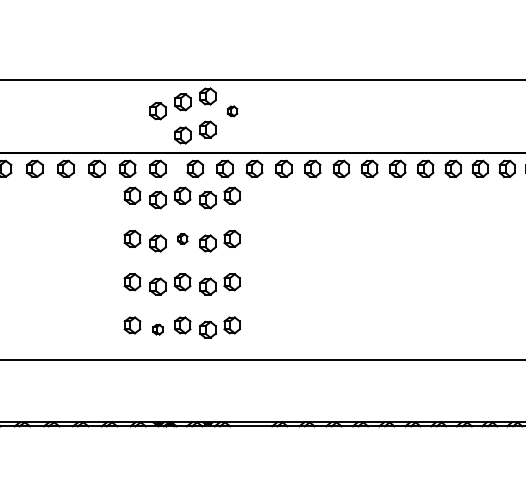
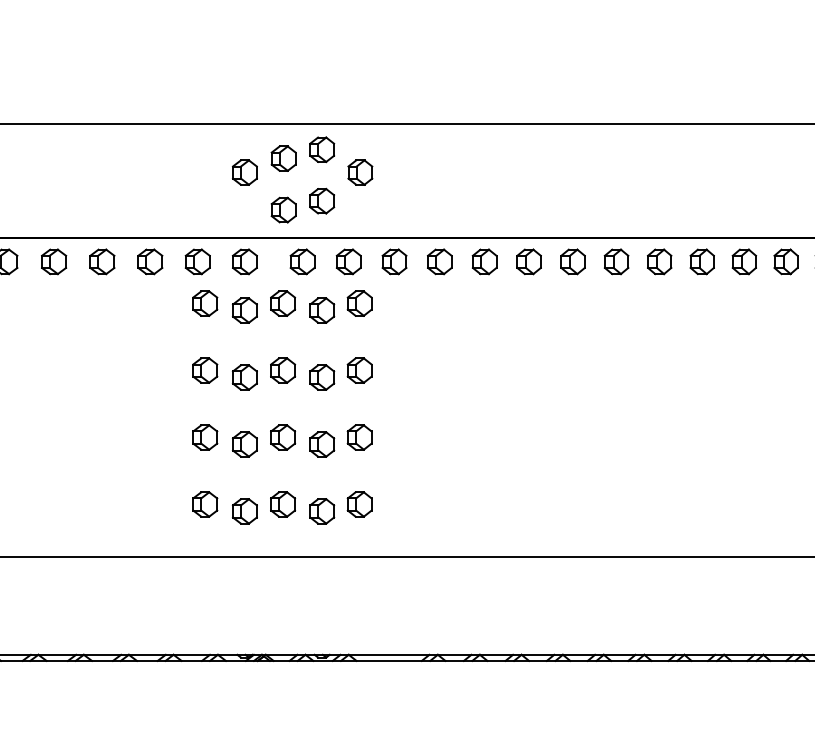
part: (232, 111) -> (360, 172), size x1.67
part: (182, 238) -> (282, 369), size x1.67
part: (157, 329) -> (243, 510), size x1.67

